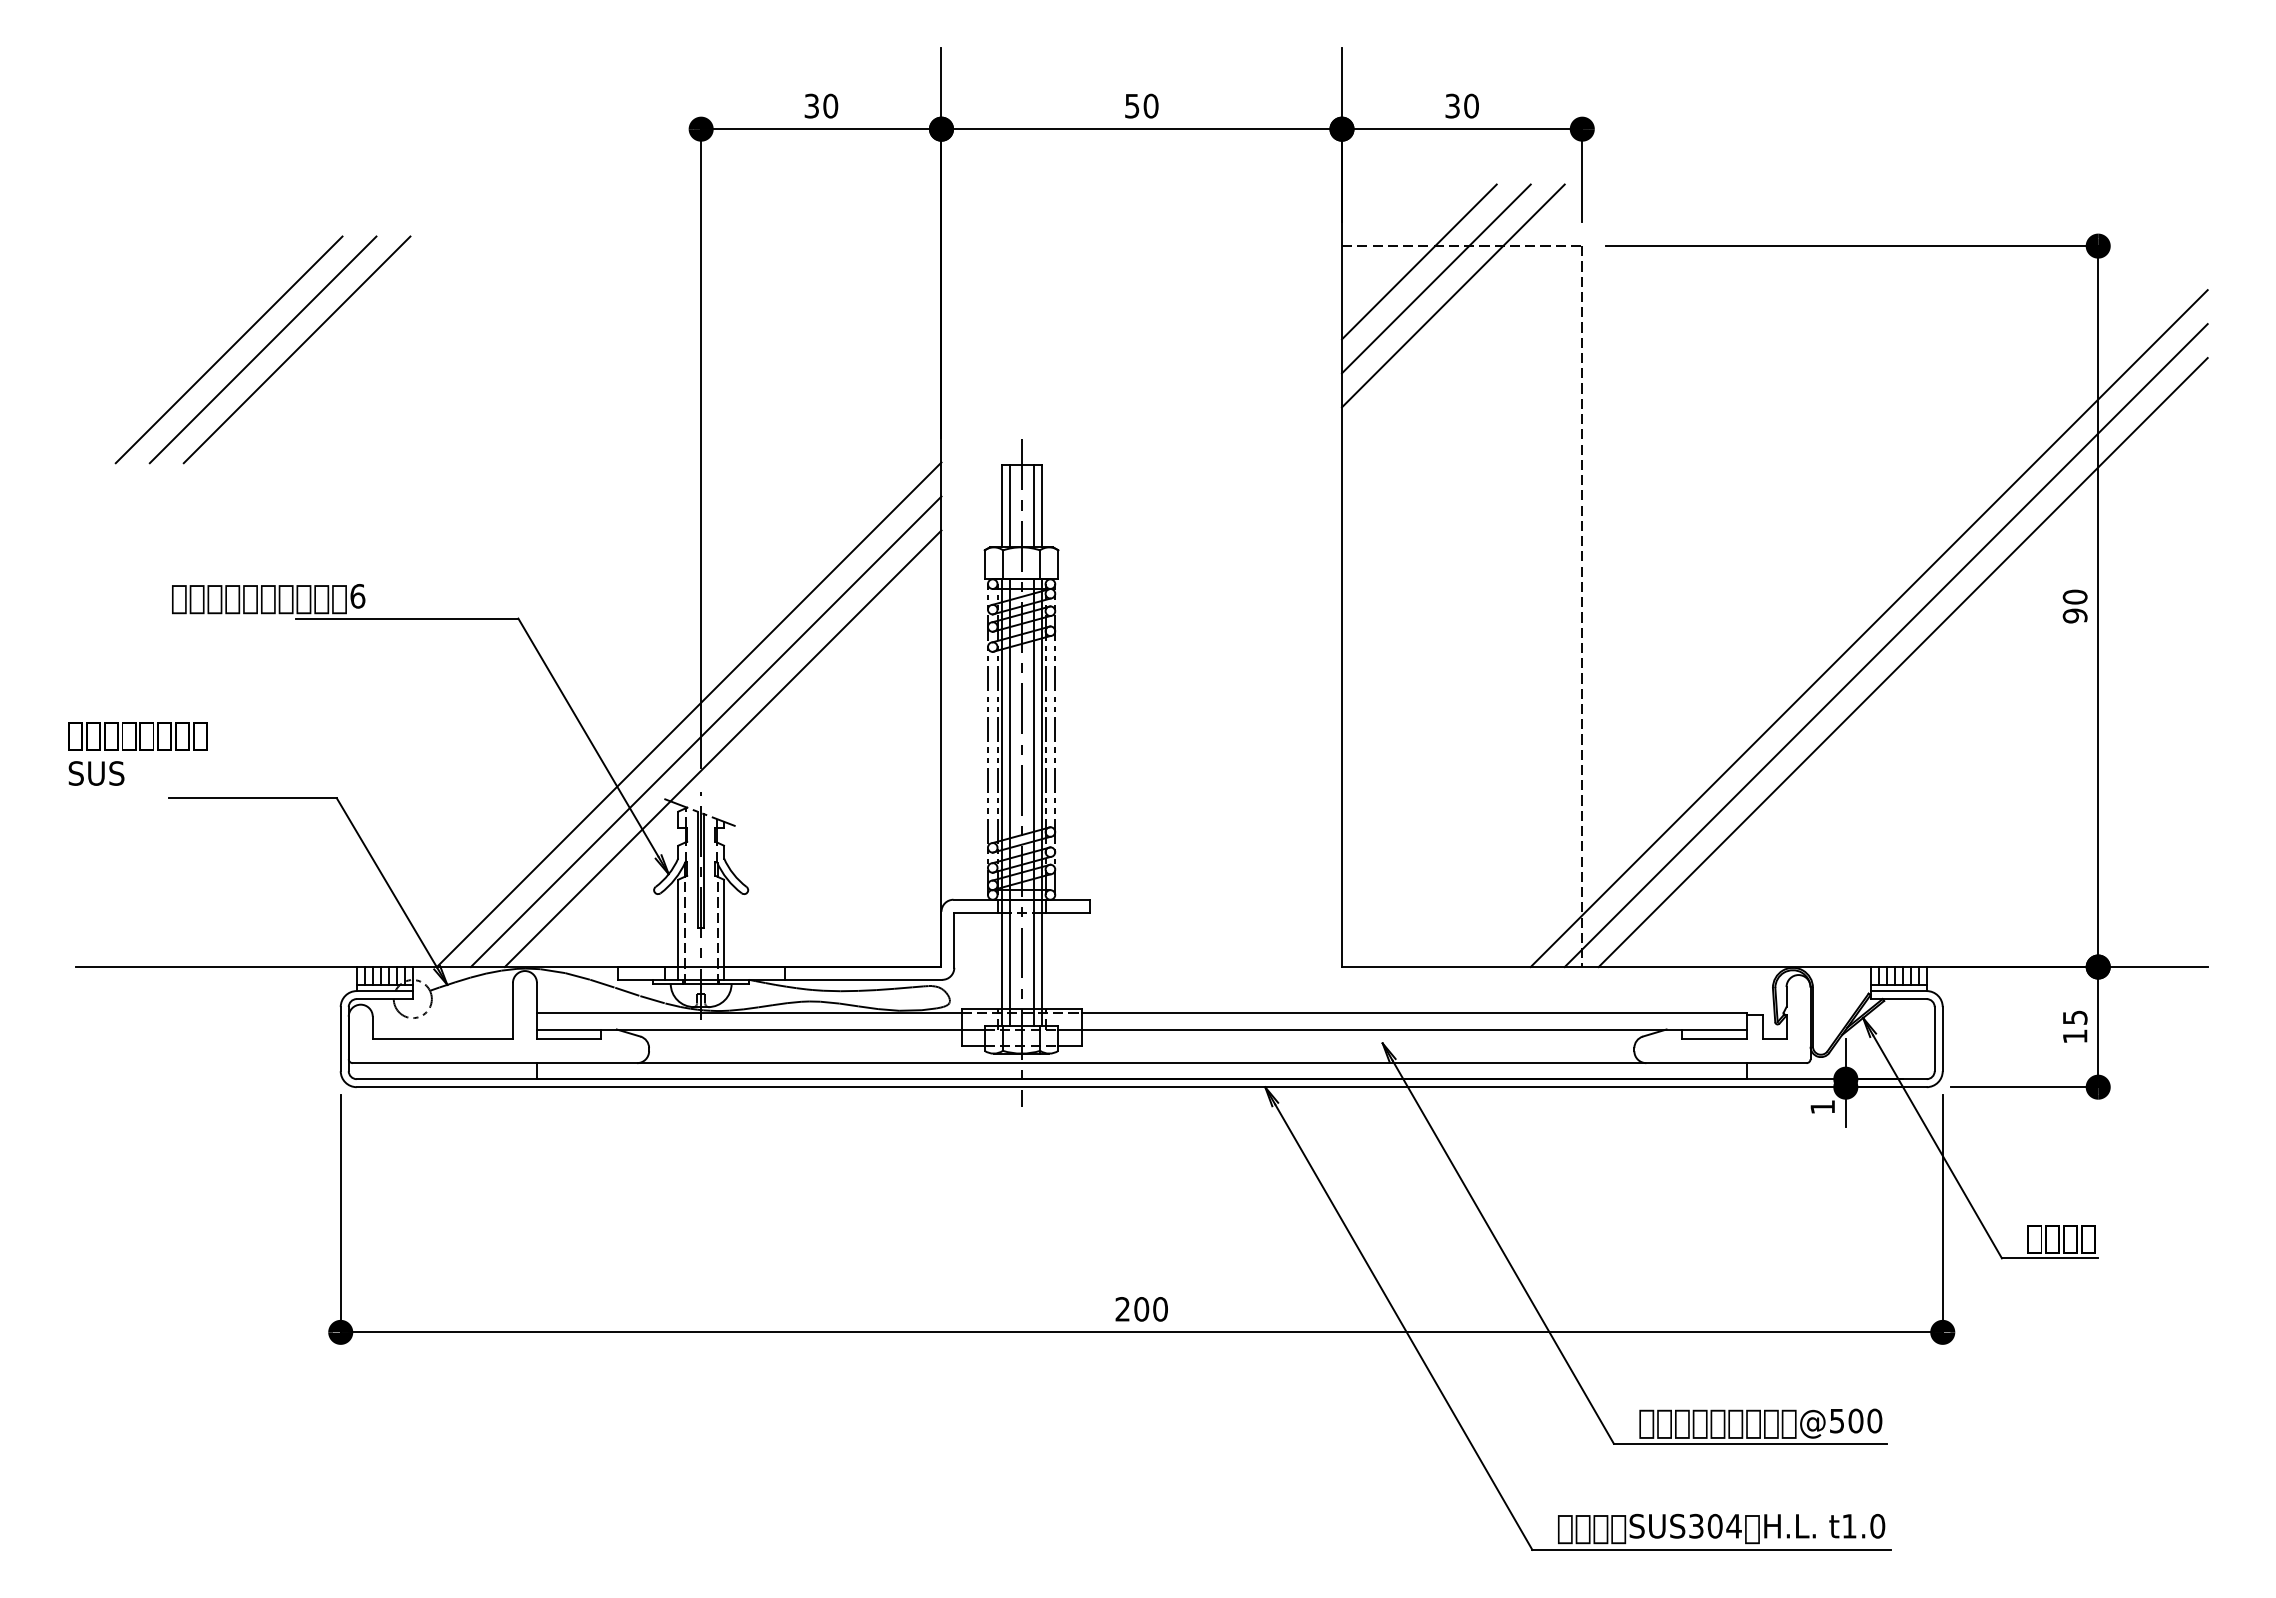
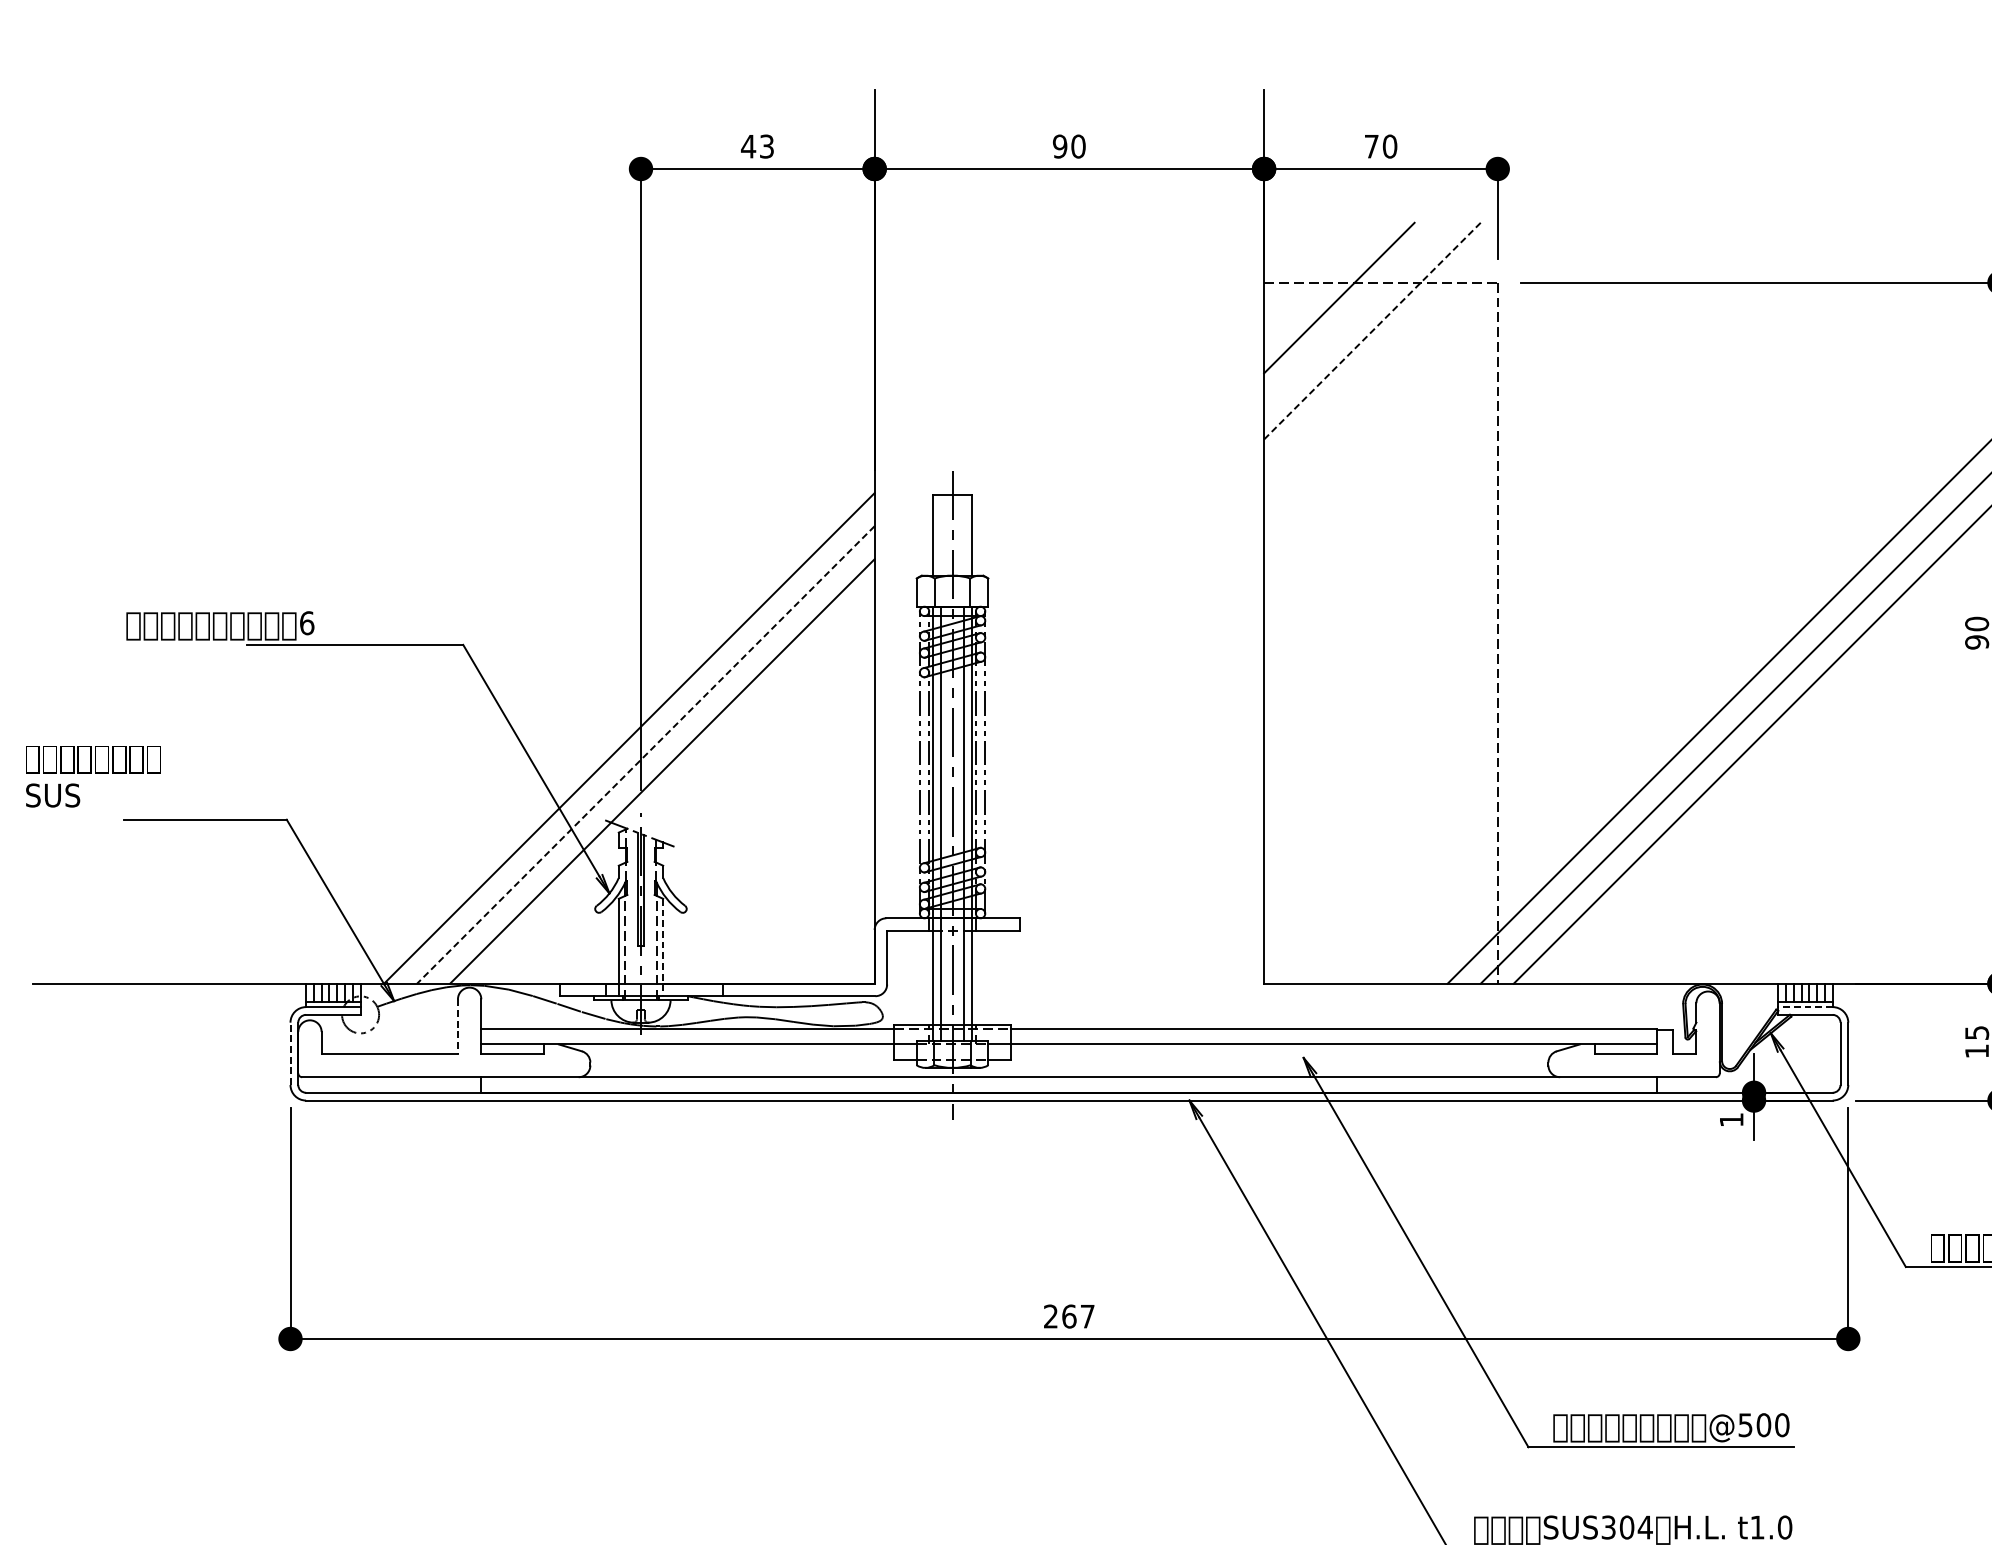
text: (821, 105) -> (757, 145), 30 -> 43
text: (1131, 105) -> (1059, 145), 50 -> 90
text: (1452, 105) -> (1371, 145), 30 -> 70
line: (1435, 278) -> (1355, 314), removed
line: (1453, 295) -> (1372, 330), solid -> dashed
line: (228, 349) -> (181, 383), removed
line: (262, 349) -> (214, 383), removed
line: (296, 349) -> (247, 383), removed
line: (1009, 505) -> (940, 534), removed
line: (1033, 505) -> (964, 534), removed
line: (706, 731) -> (646, 754), solid -> dashed
line: (724, 930) -> (663, 948), solid -> dashed
line: (1898, 991) -> (1805, 1007), solid -> dashed
line: (512, 1011) -> (457, 1026), solid -> dashed
line: (340, 1038) -> (290, 1053), solid -> dashed
text: (1150, 1309) -> (1077, 1316), 200 -> 267

